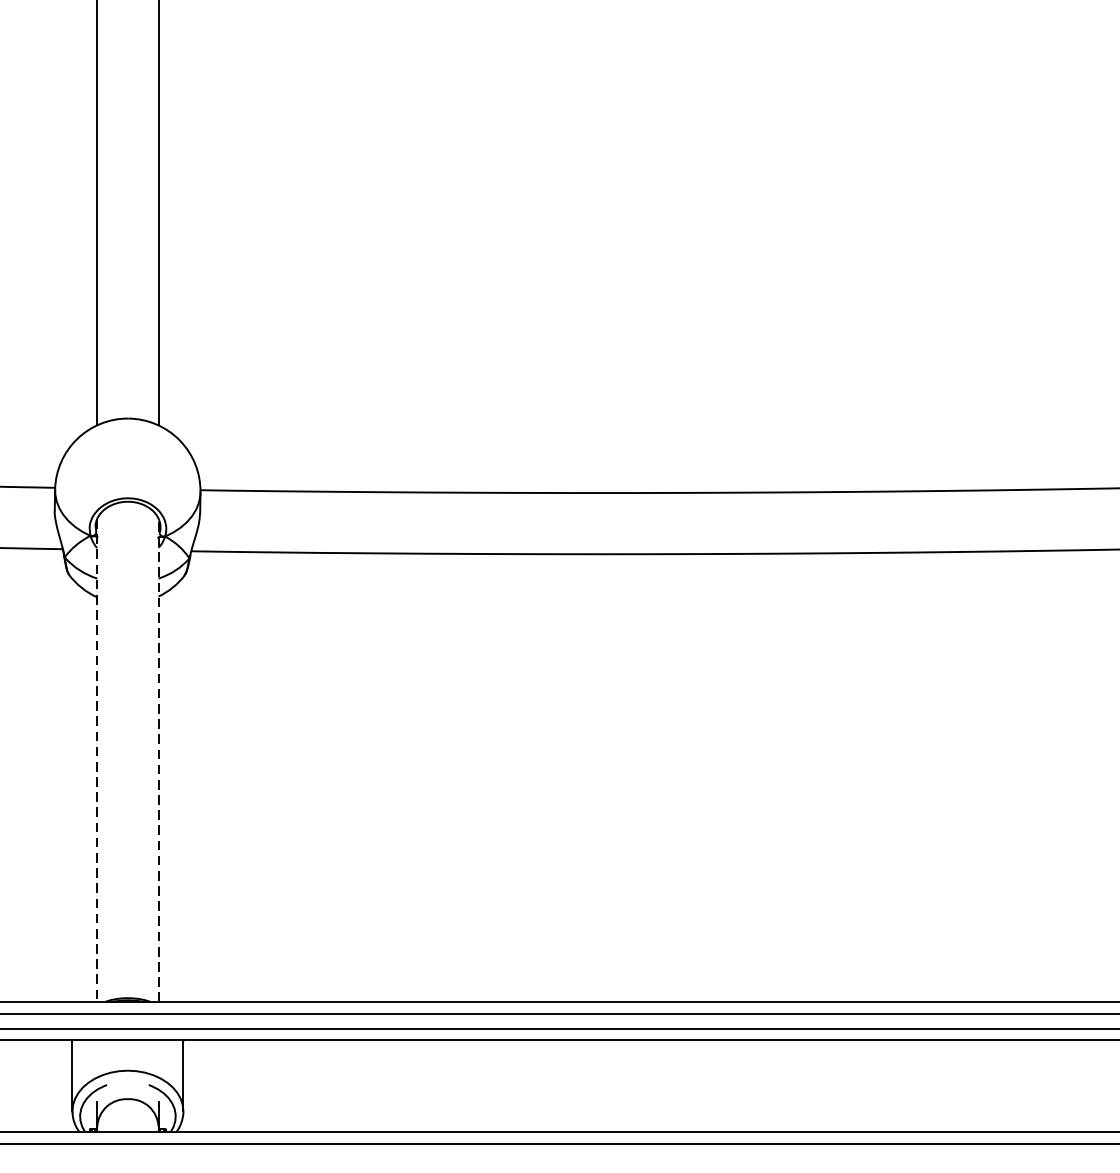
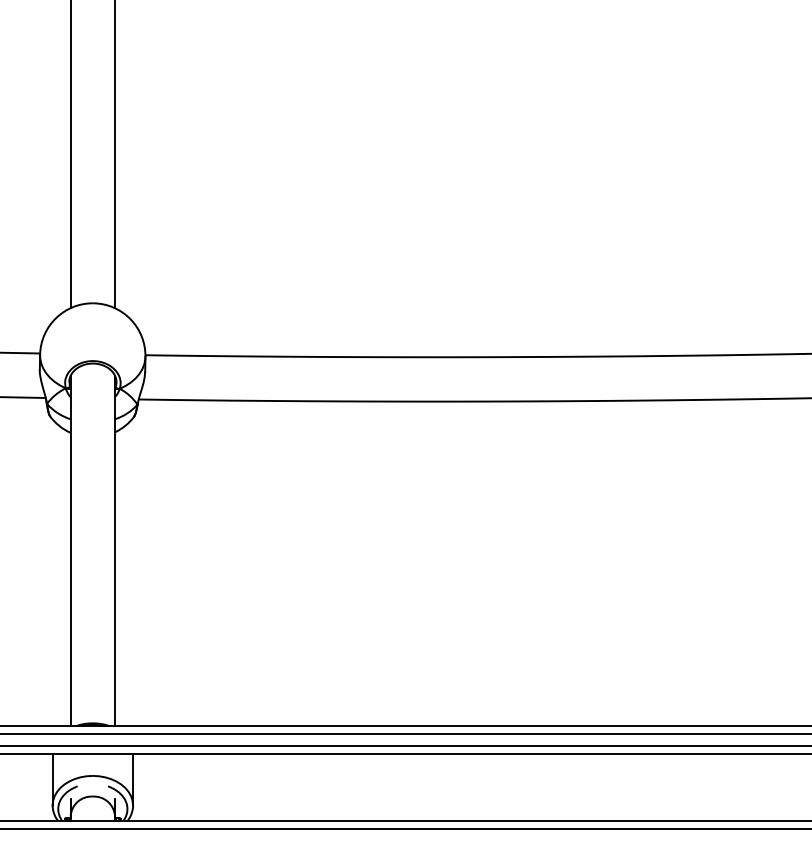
line: (97, 761) -> (70, 551), dashed -> solid
line: (159, 761) -> (115, 551), dashed -> solid

